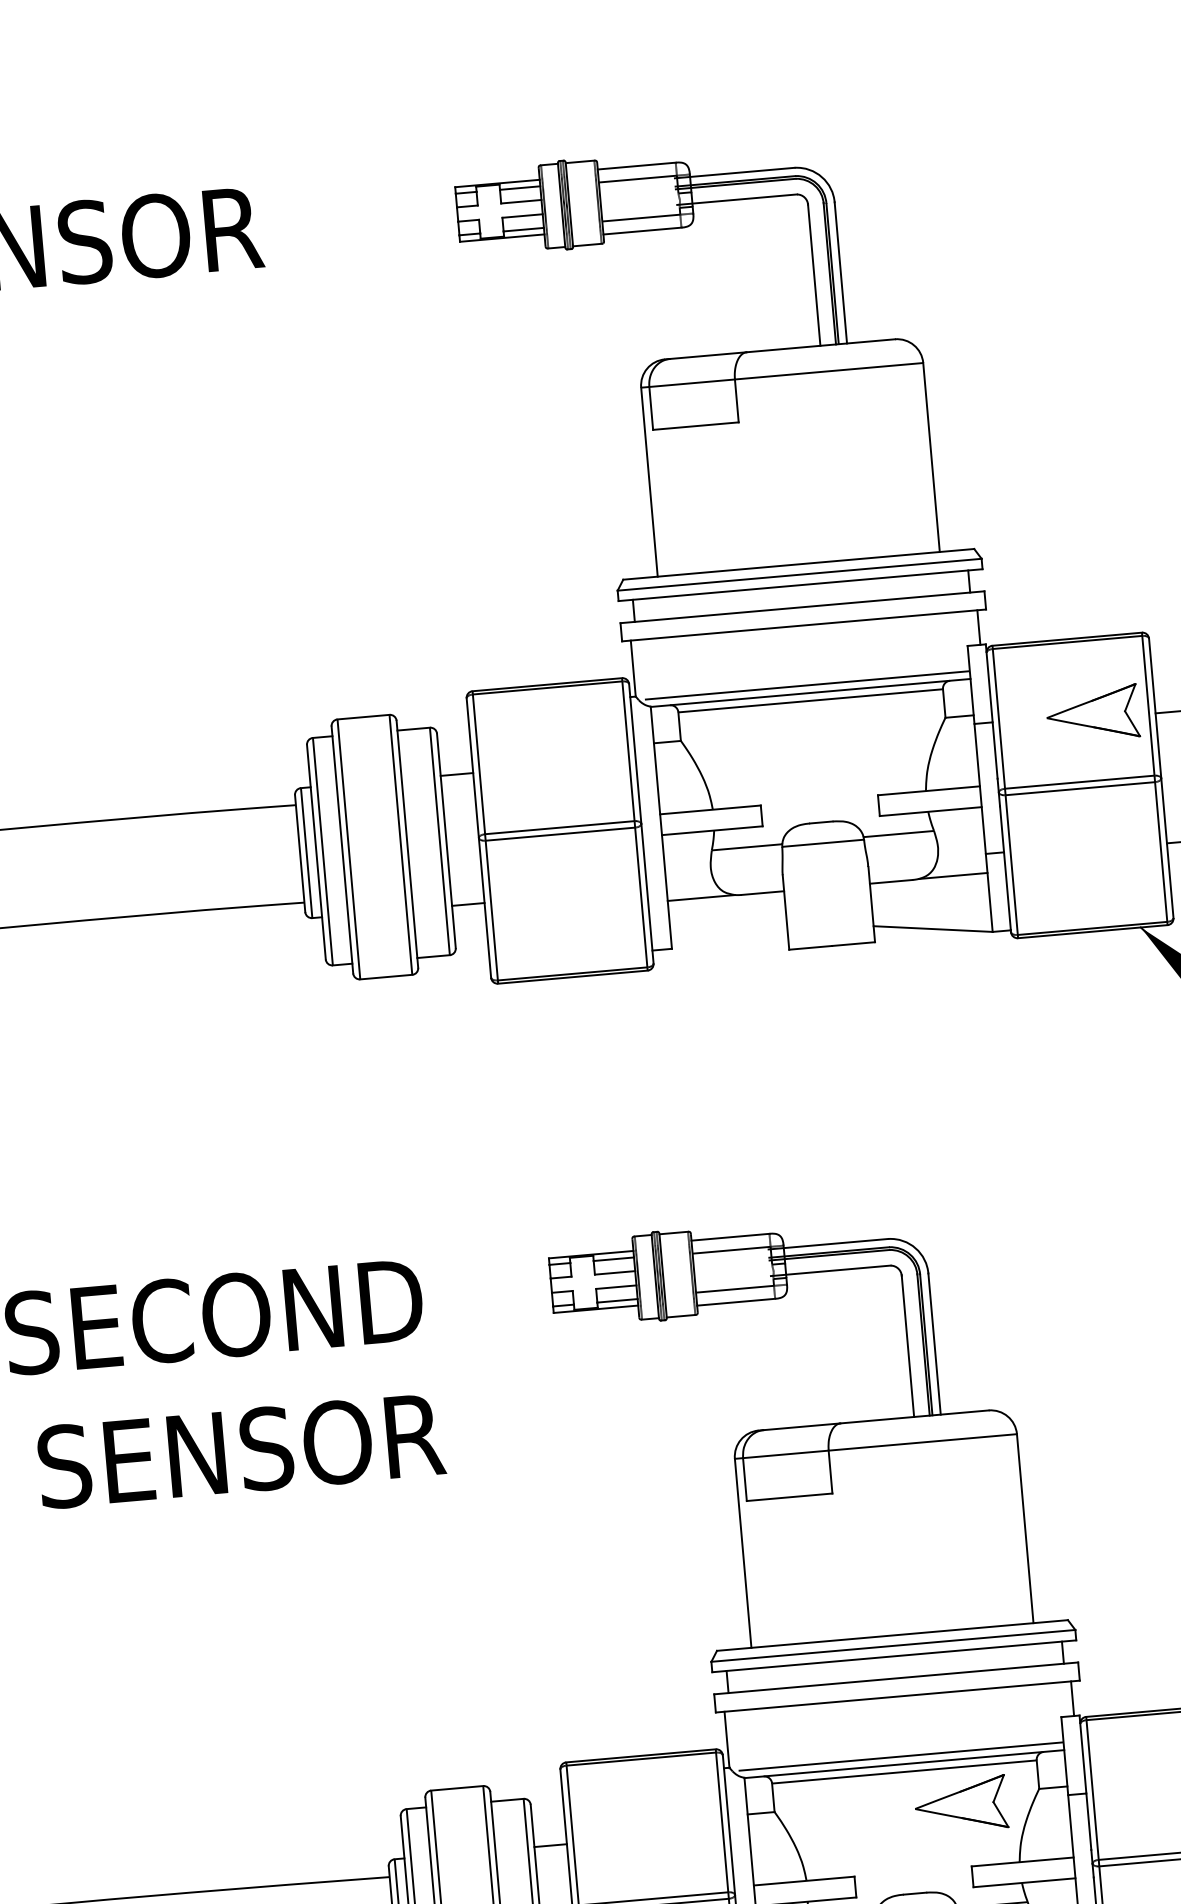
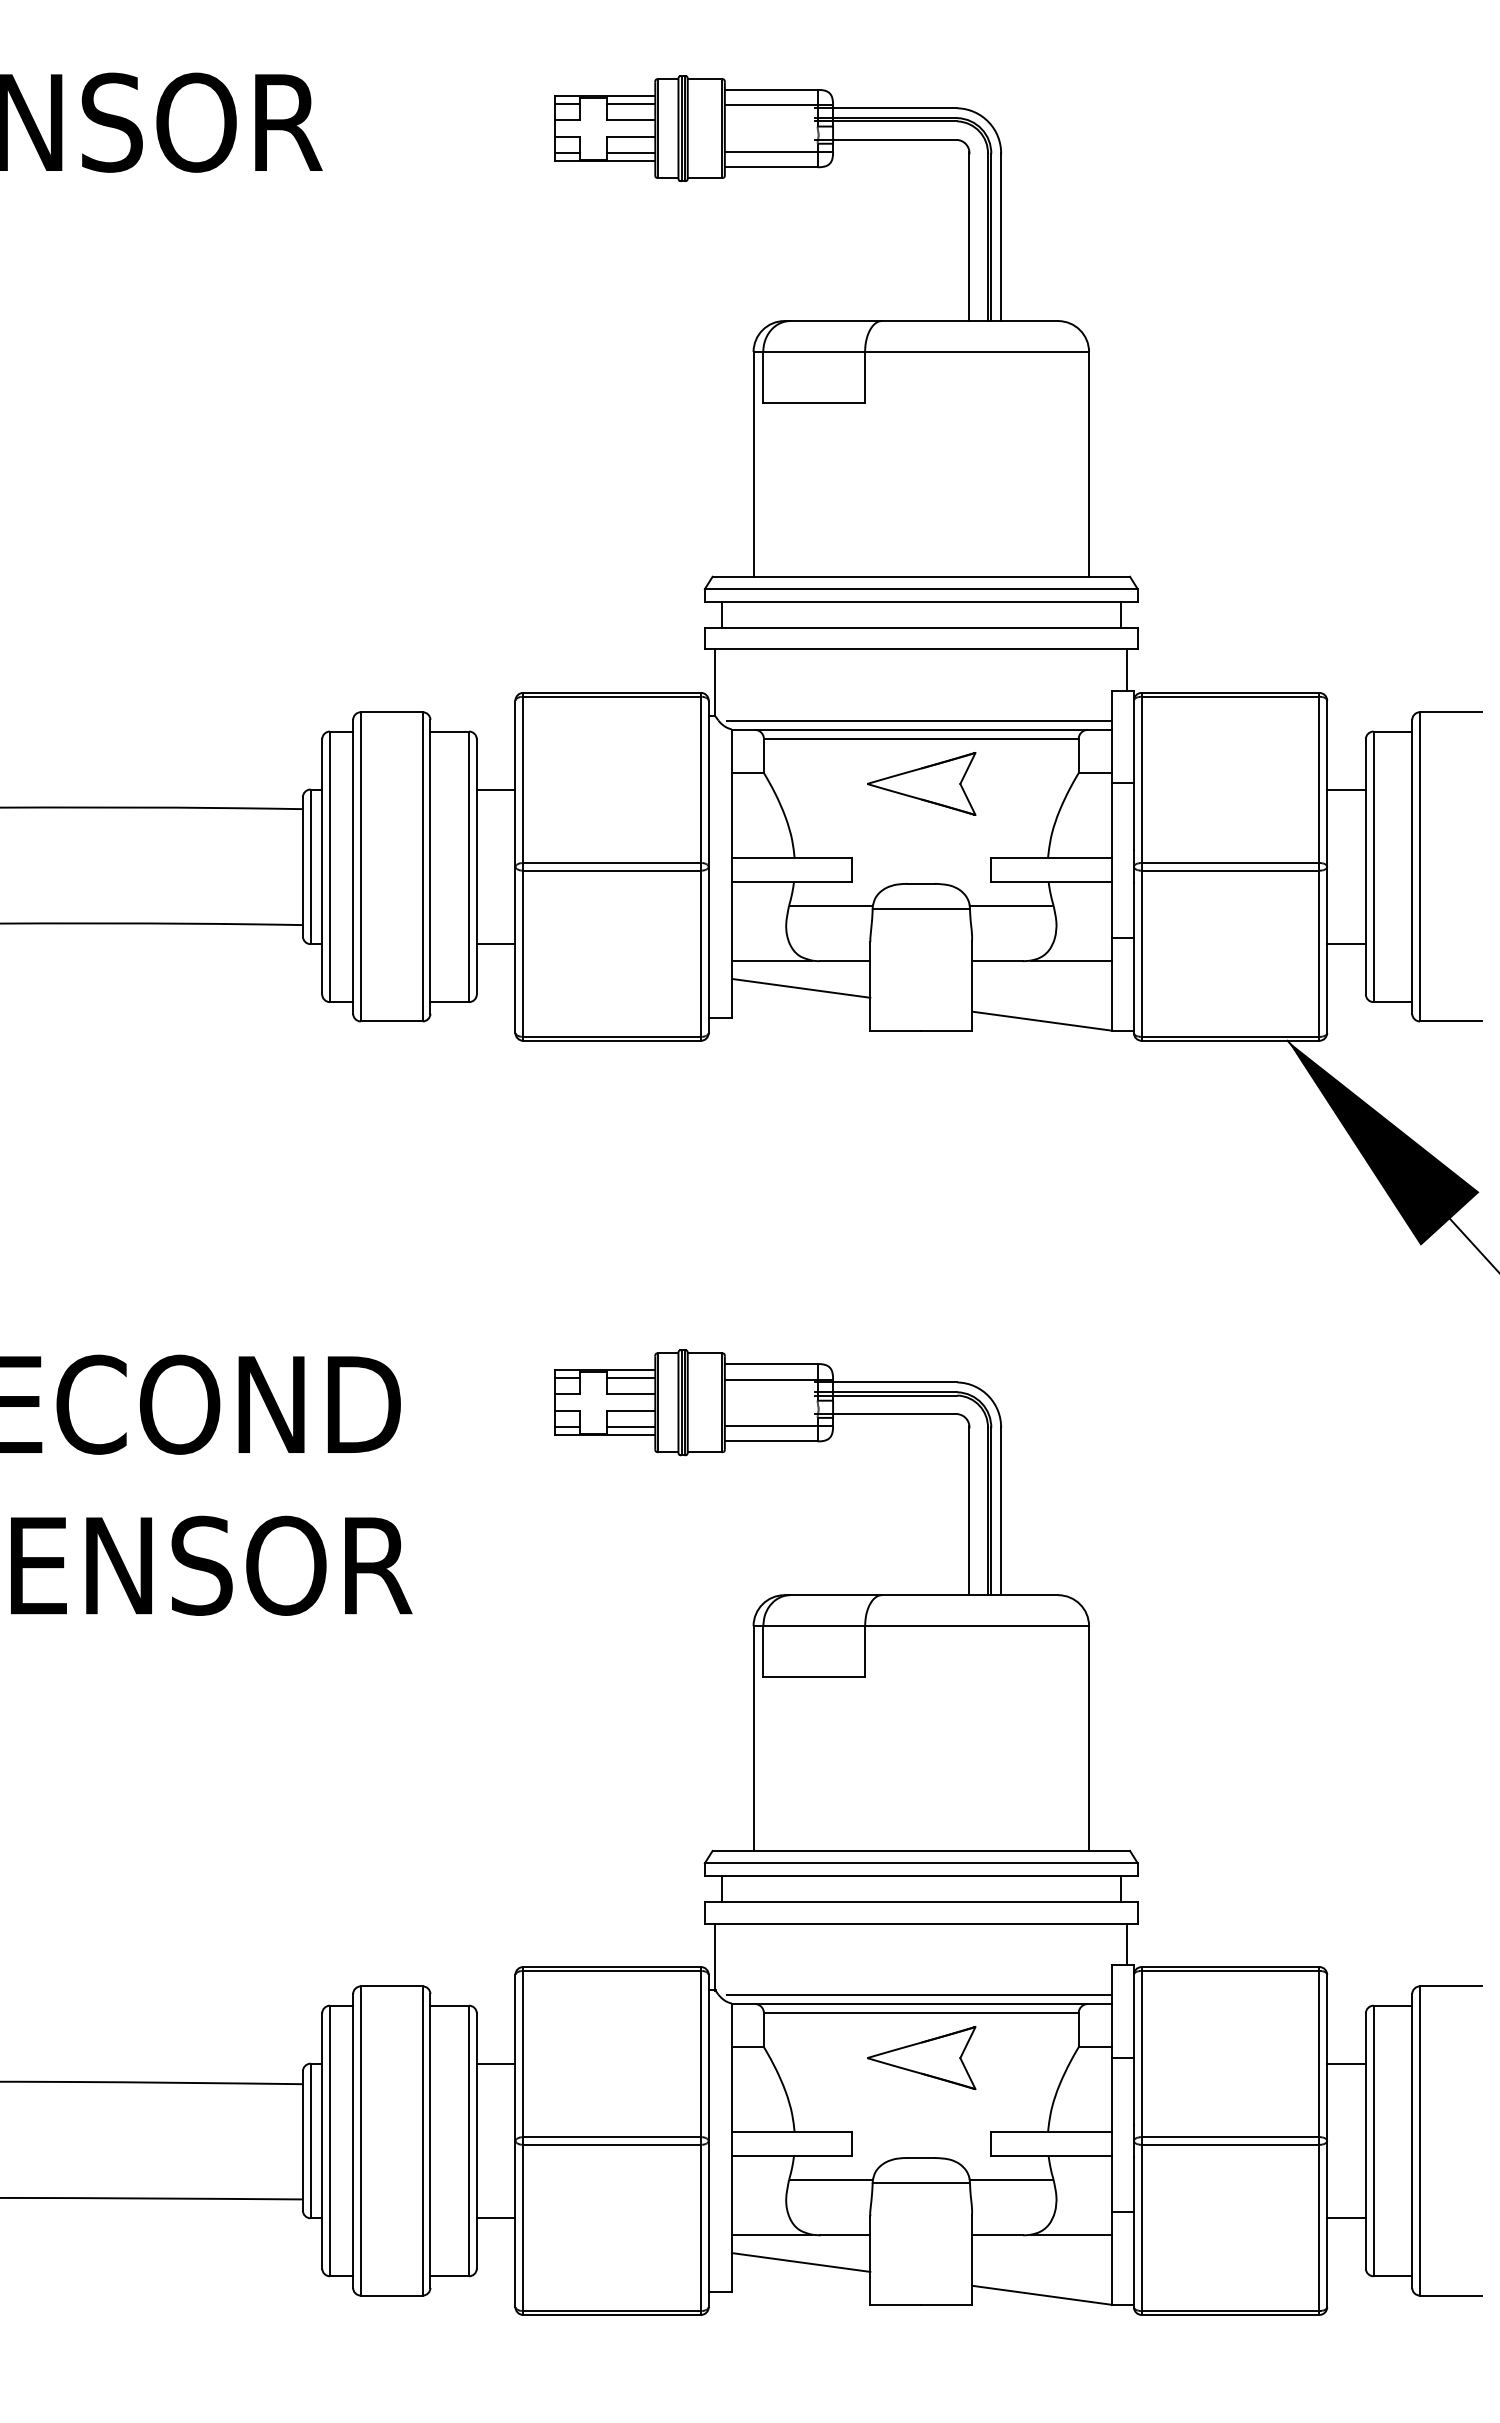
part: (1092, 713) -> (921, 783), moved
line: (727, 918) -> (800, 987), added
part: (960, 1804) -> (921, 2057), moved

